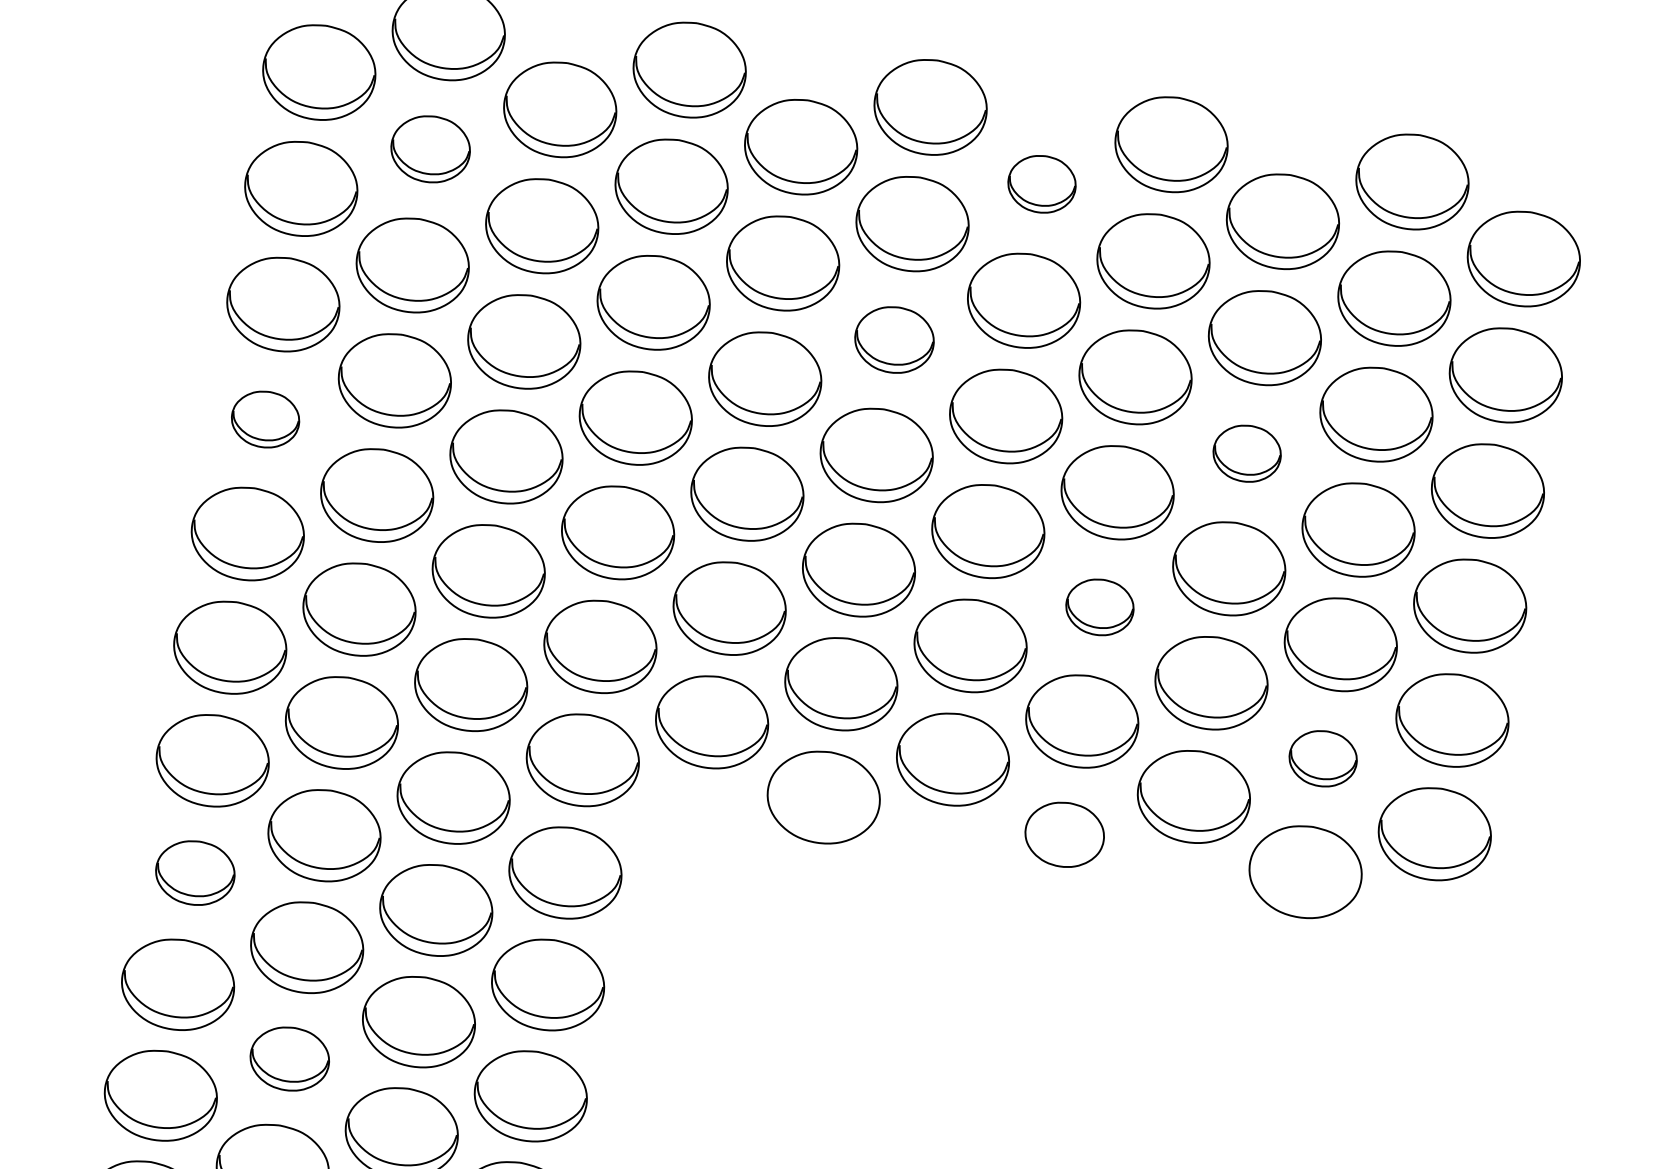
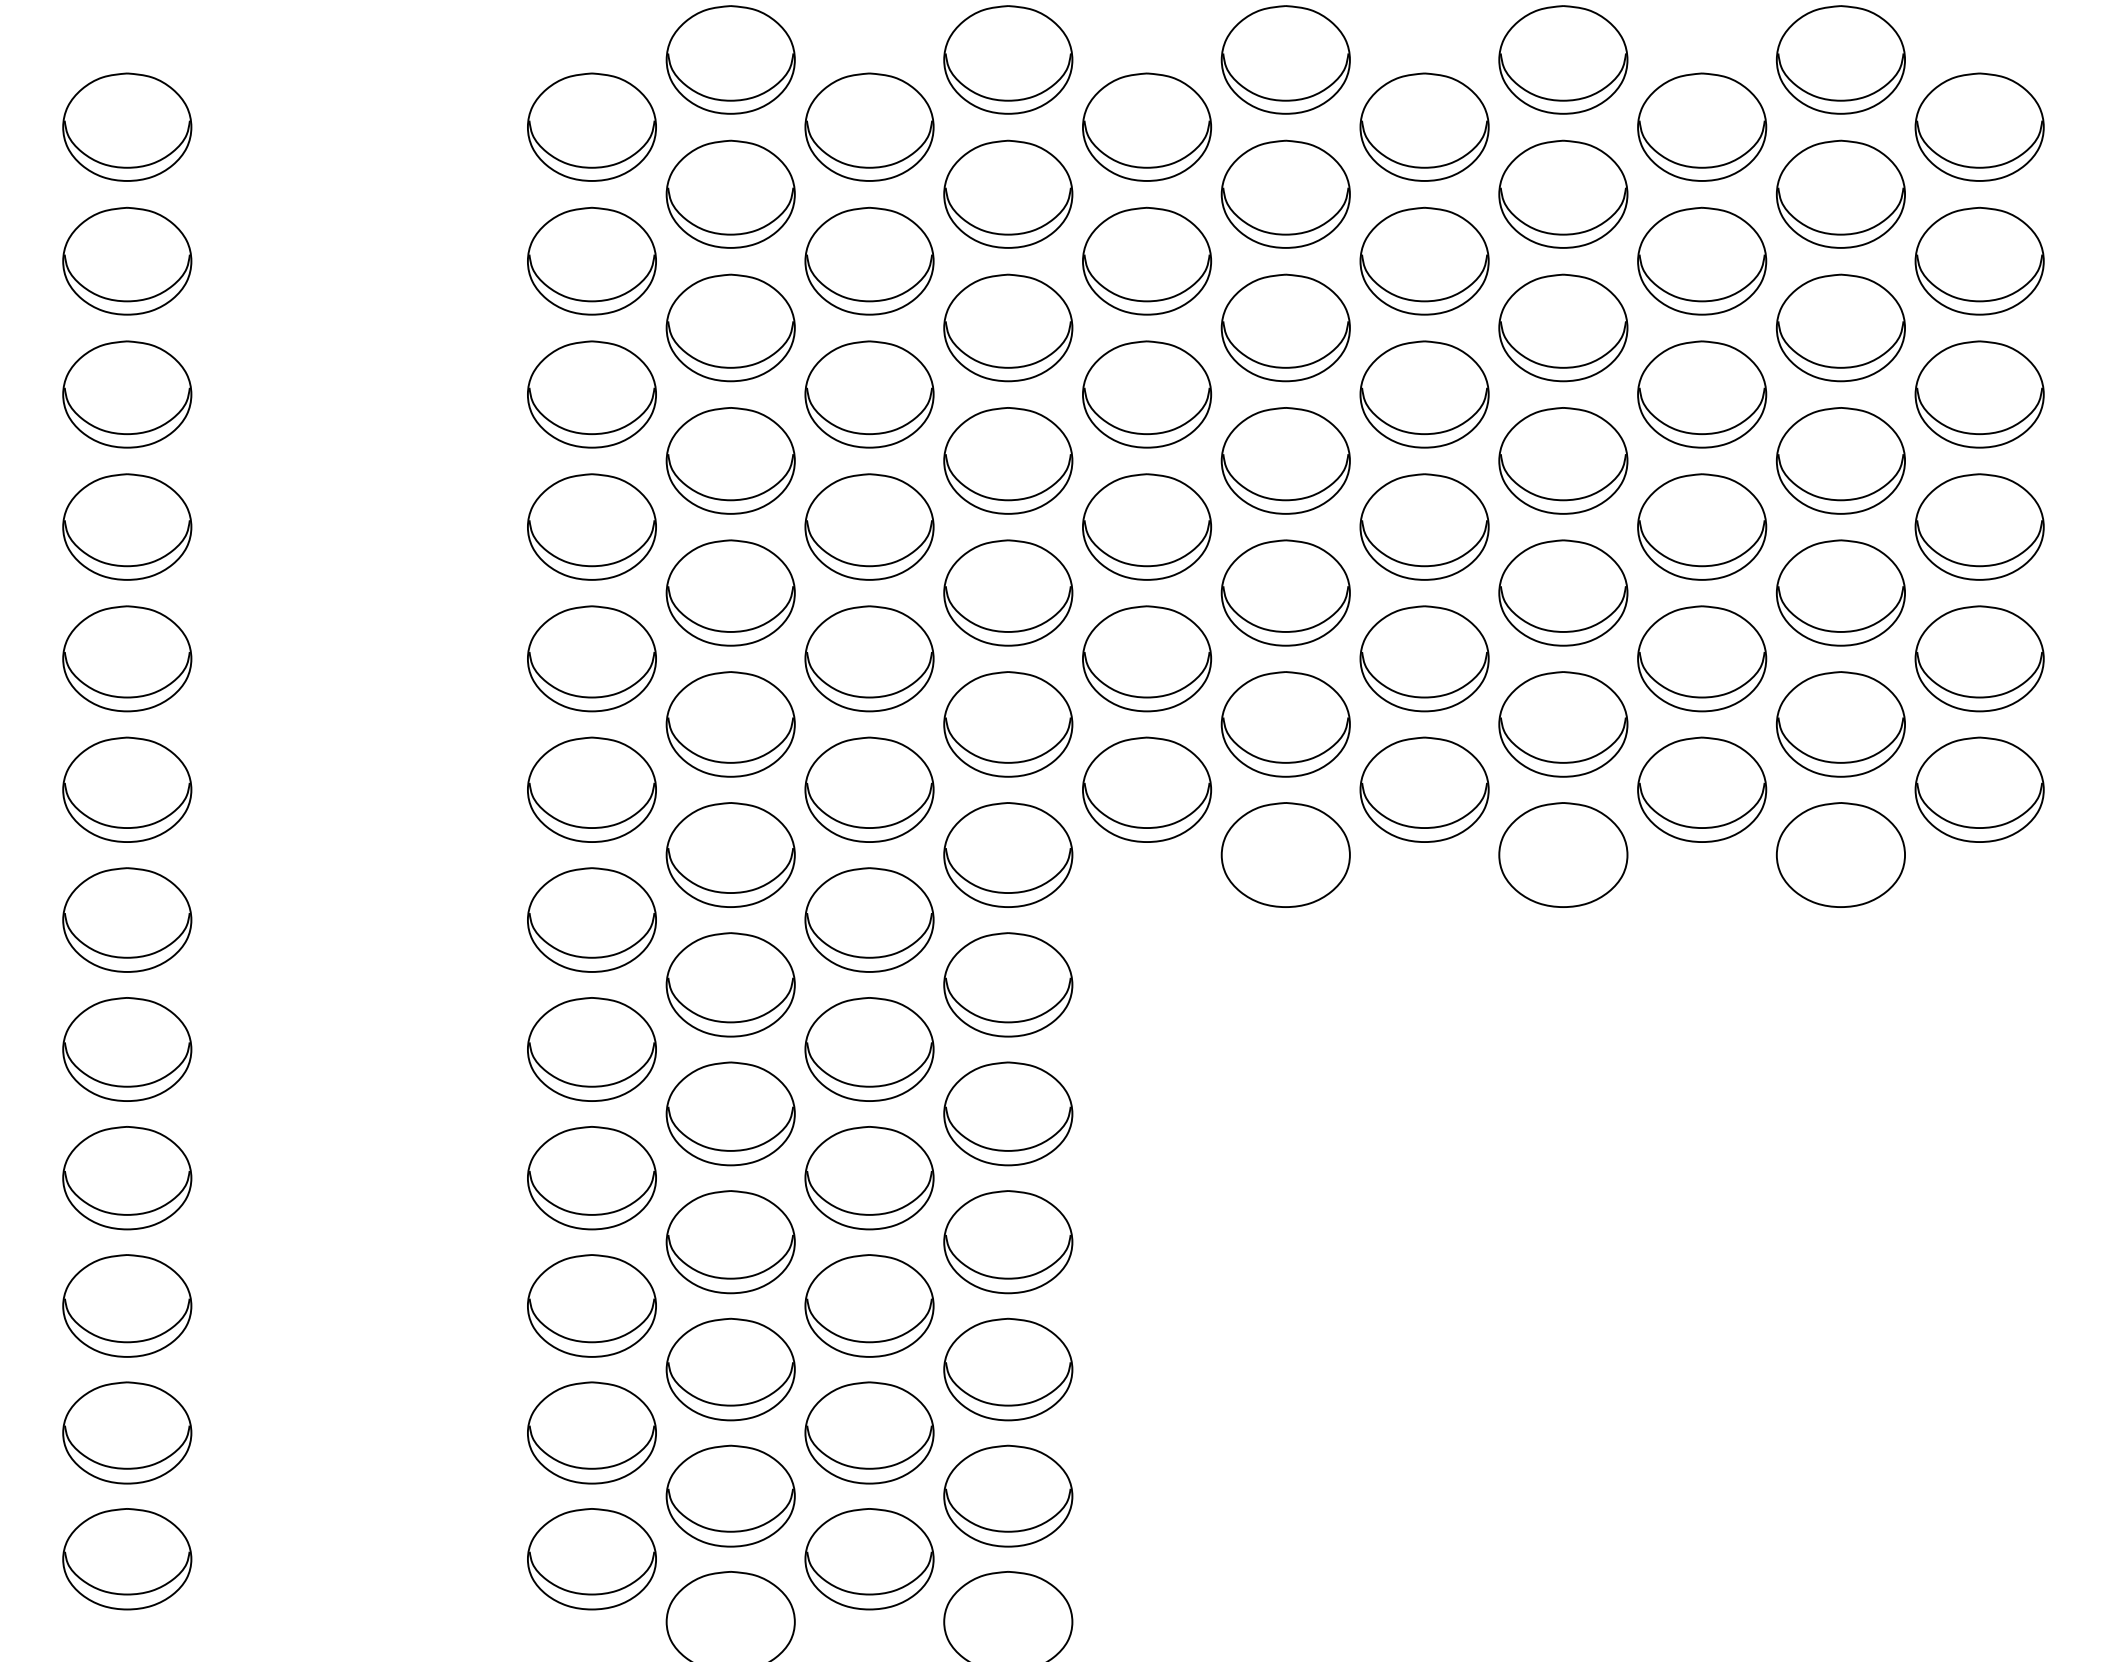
part: (430, 148) -> (730, 193), size x1.43
part: (1042, 183) -> (1424, 126), size x1.67
part: (894, 339) -> (1285, 327), size x1.43
part: (265, 419) -> (591, 526), size x1.67
part: (1247, 453) -> (1702, 394), size x1.67
part: (1100, 606) -> (1563, 592), size x1.67
part: (1322, 758) -> (1840, 724), size x1.67
part: (1064, 834) -> (1563, 854), size x1.43
part: (194, 873) -> (591, 1049), size x1.43
part: (289, 1059) -> (730, 1242), size x1.43

